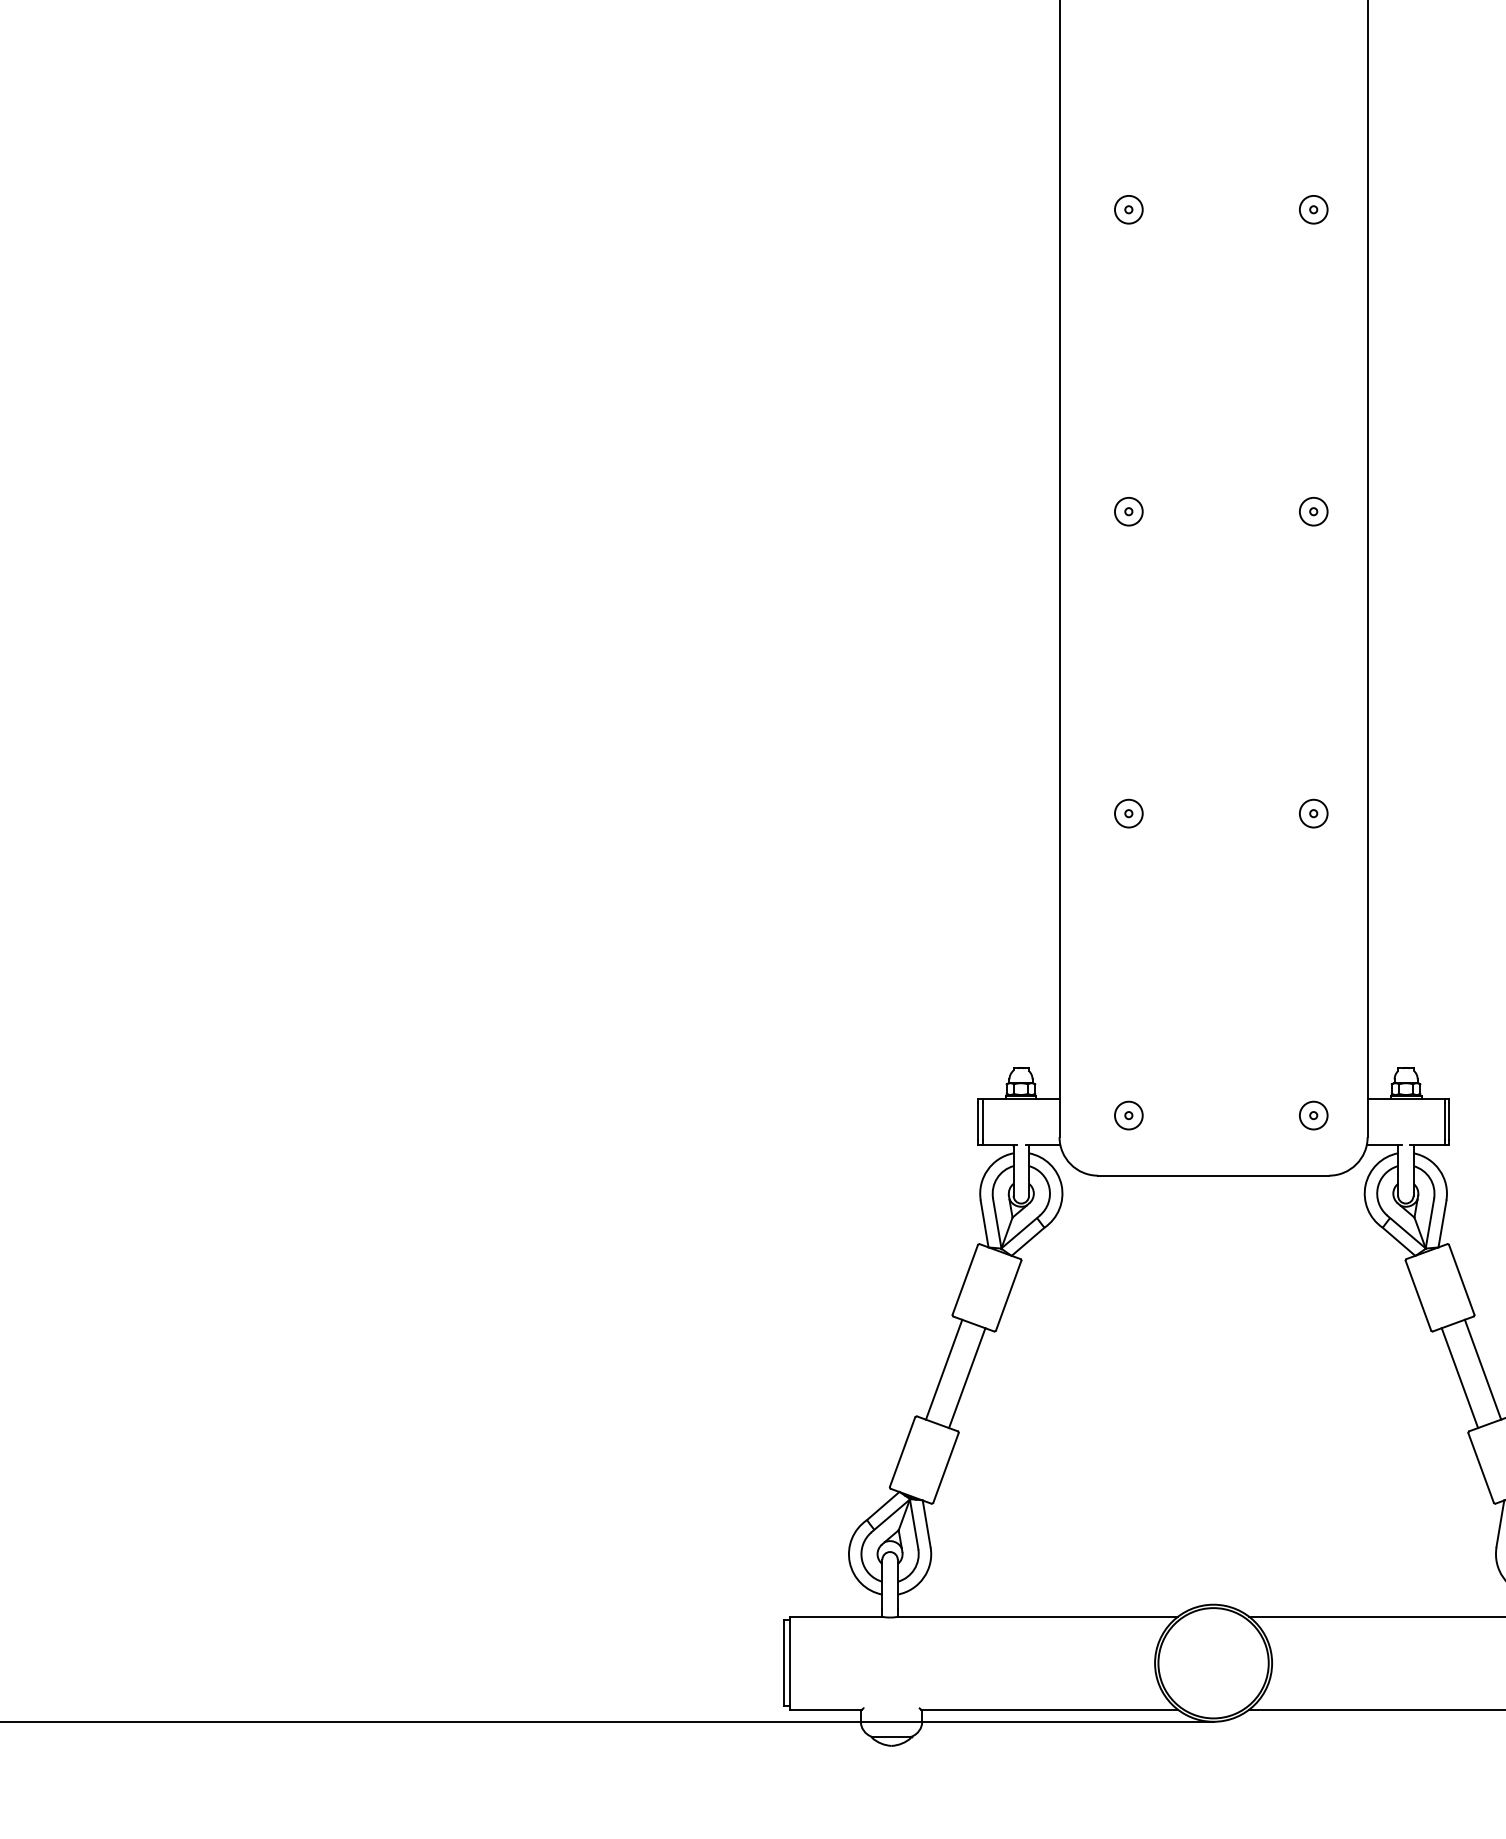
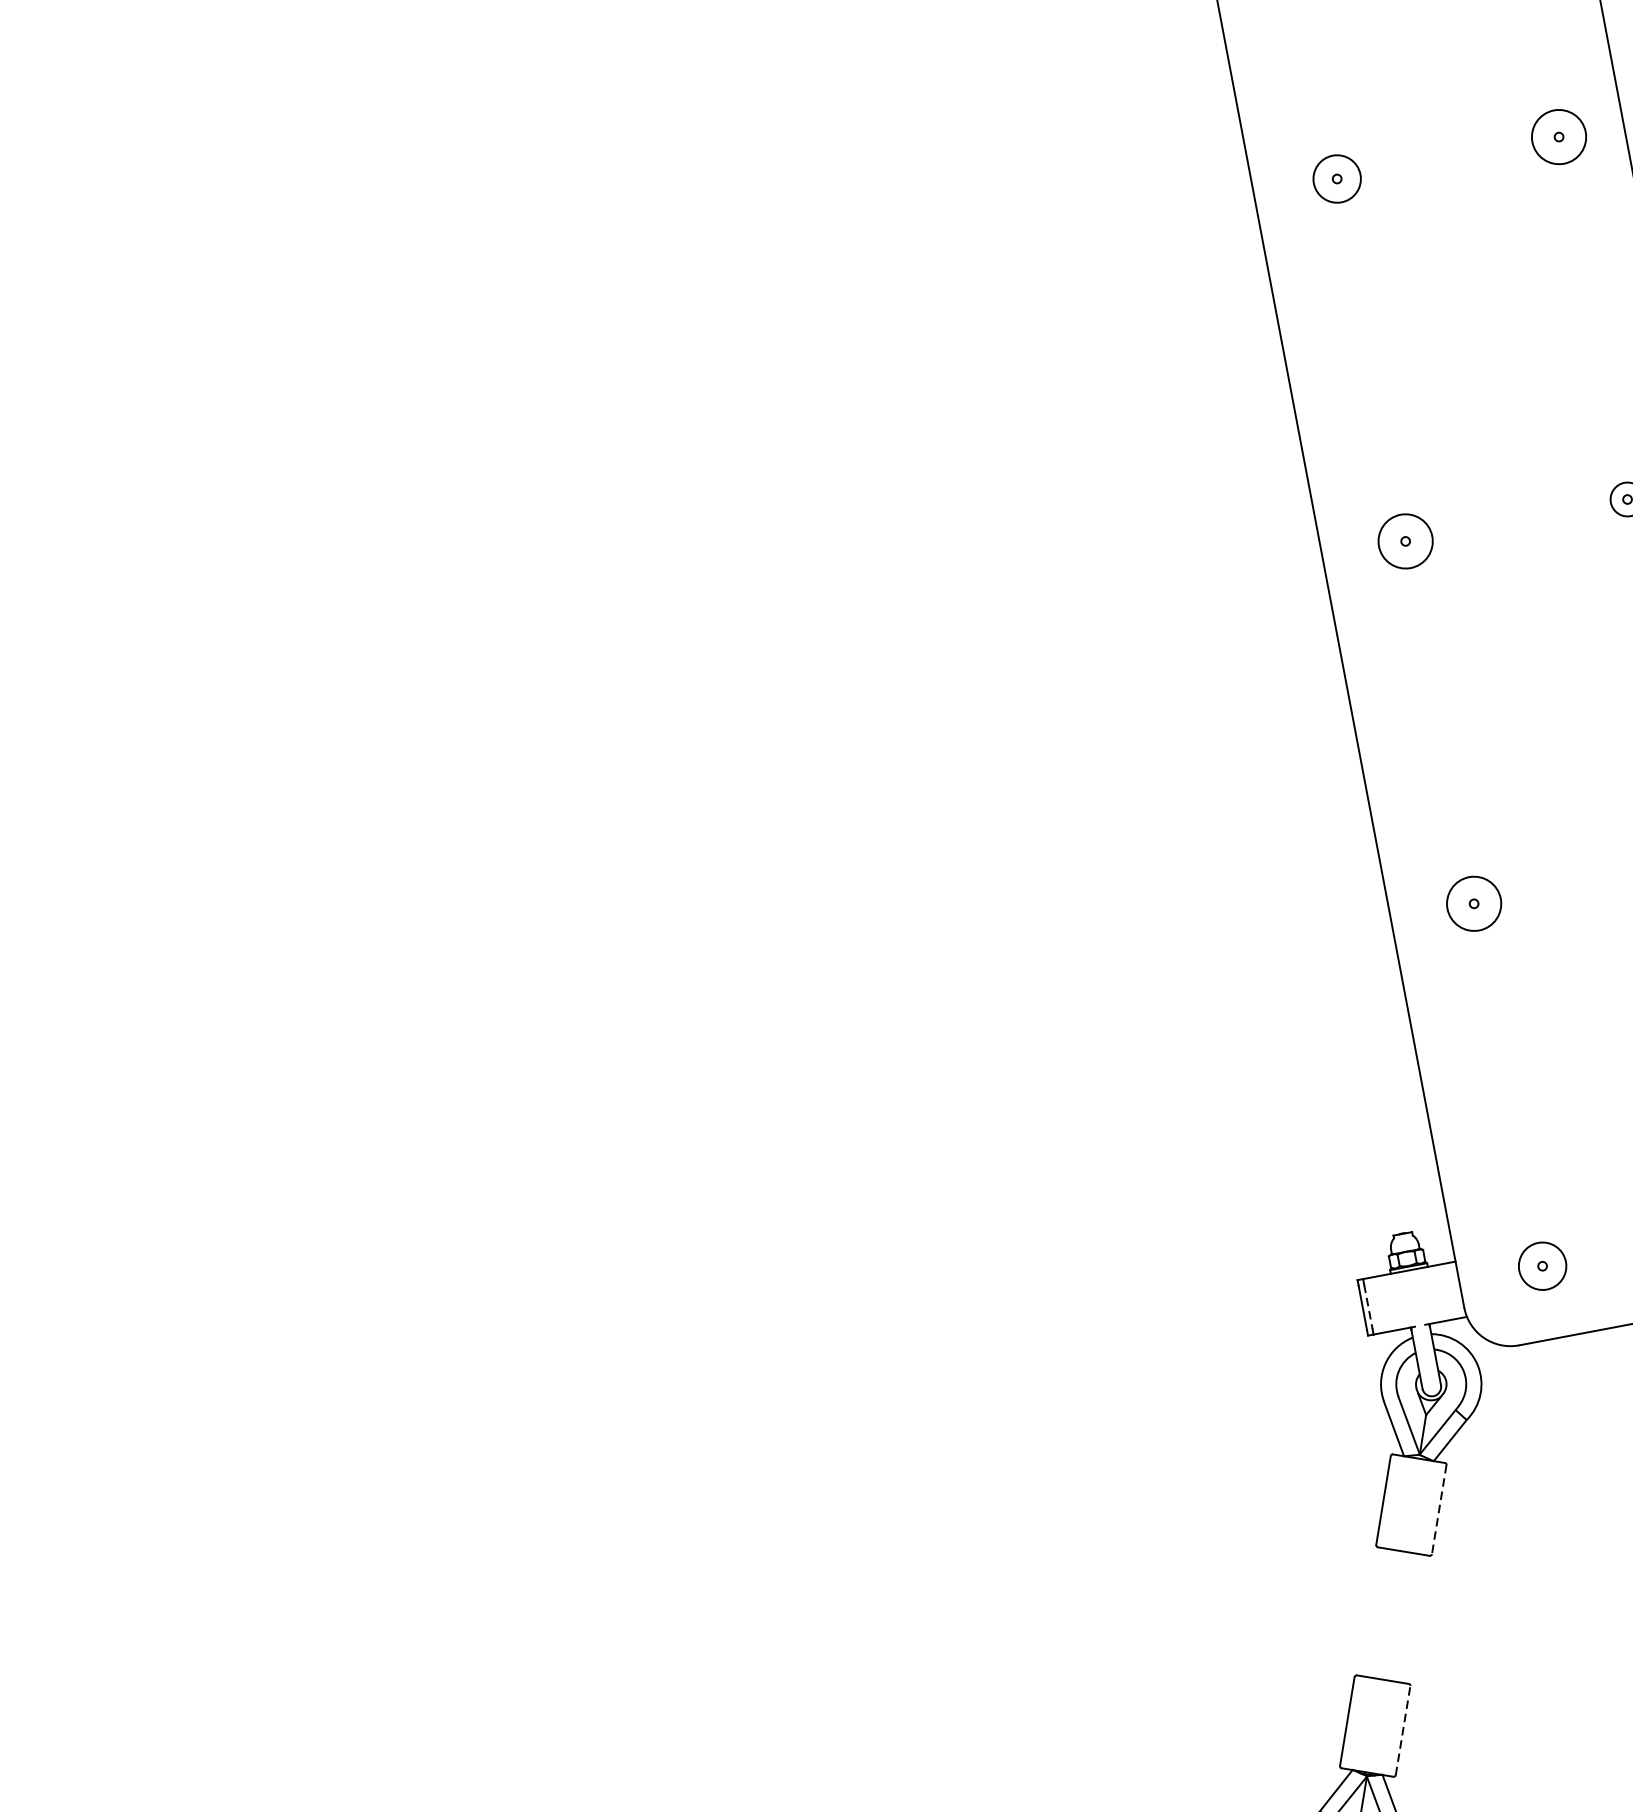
circle: (1128, 209) -> (1336, 178), size x1.4
circle: (1313, 209) -> (1558, 136), size x1.6
circle: (1128, 511) -> (1405, 541), size x1.6
circle: (1128, 813) -> (1473, 903), size x1.6
circle: (1128, 1115) -> (1542, 1266), size x1.4
line: (982, 1122) -> (1368, 1307), solid -> dashed
line: (1008, 1296) -> (1439, 1510), solid -> dashed
line: (943, 1369) -> (1377, 1613), removed
line: (967, 1378) -> (1408, 1618), removed
line: (946, 1468) -> (1403, 1731), solid -> dashed

